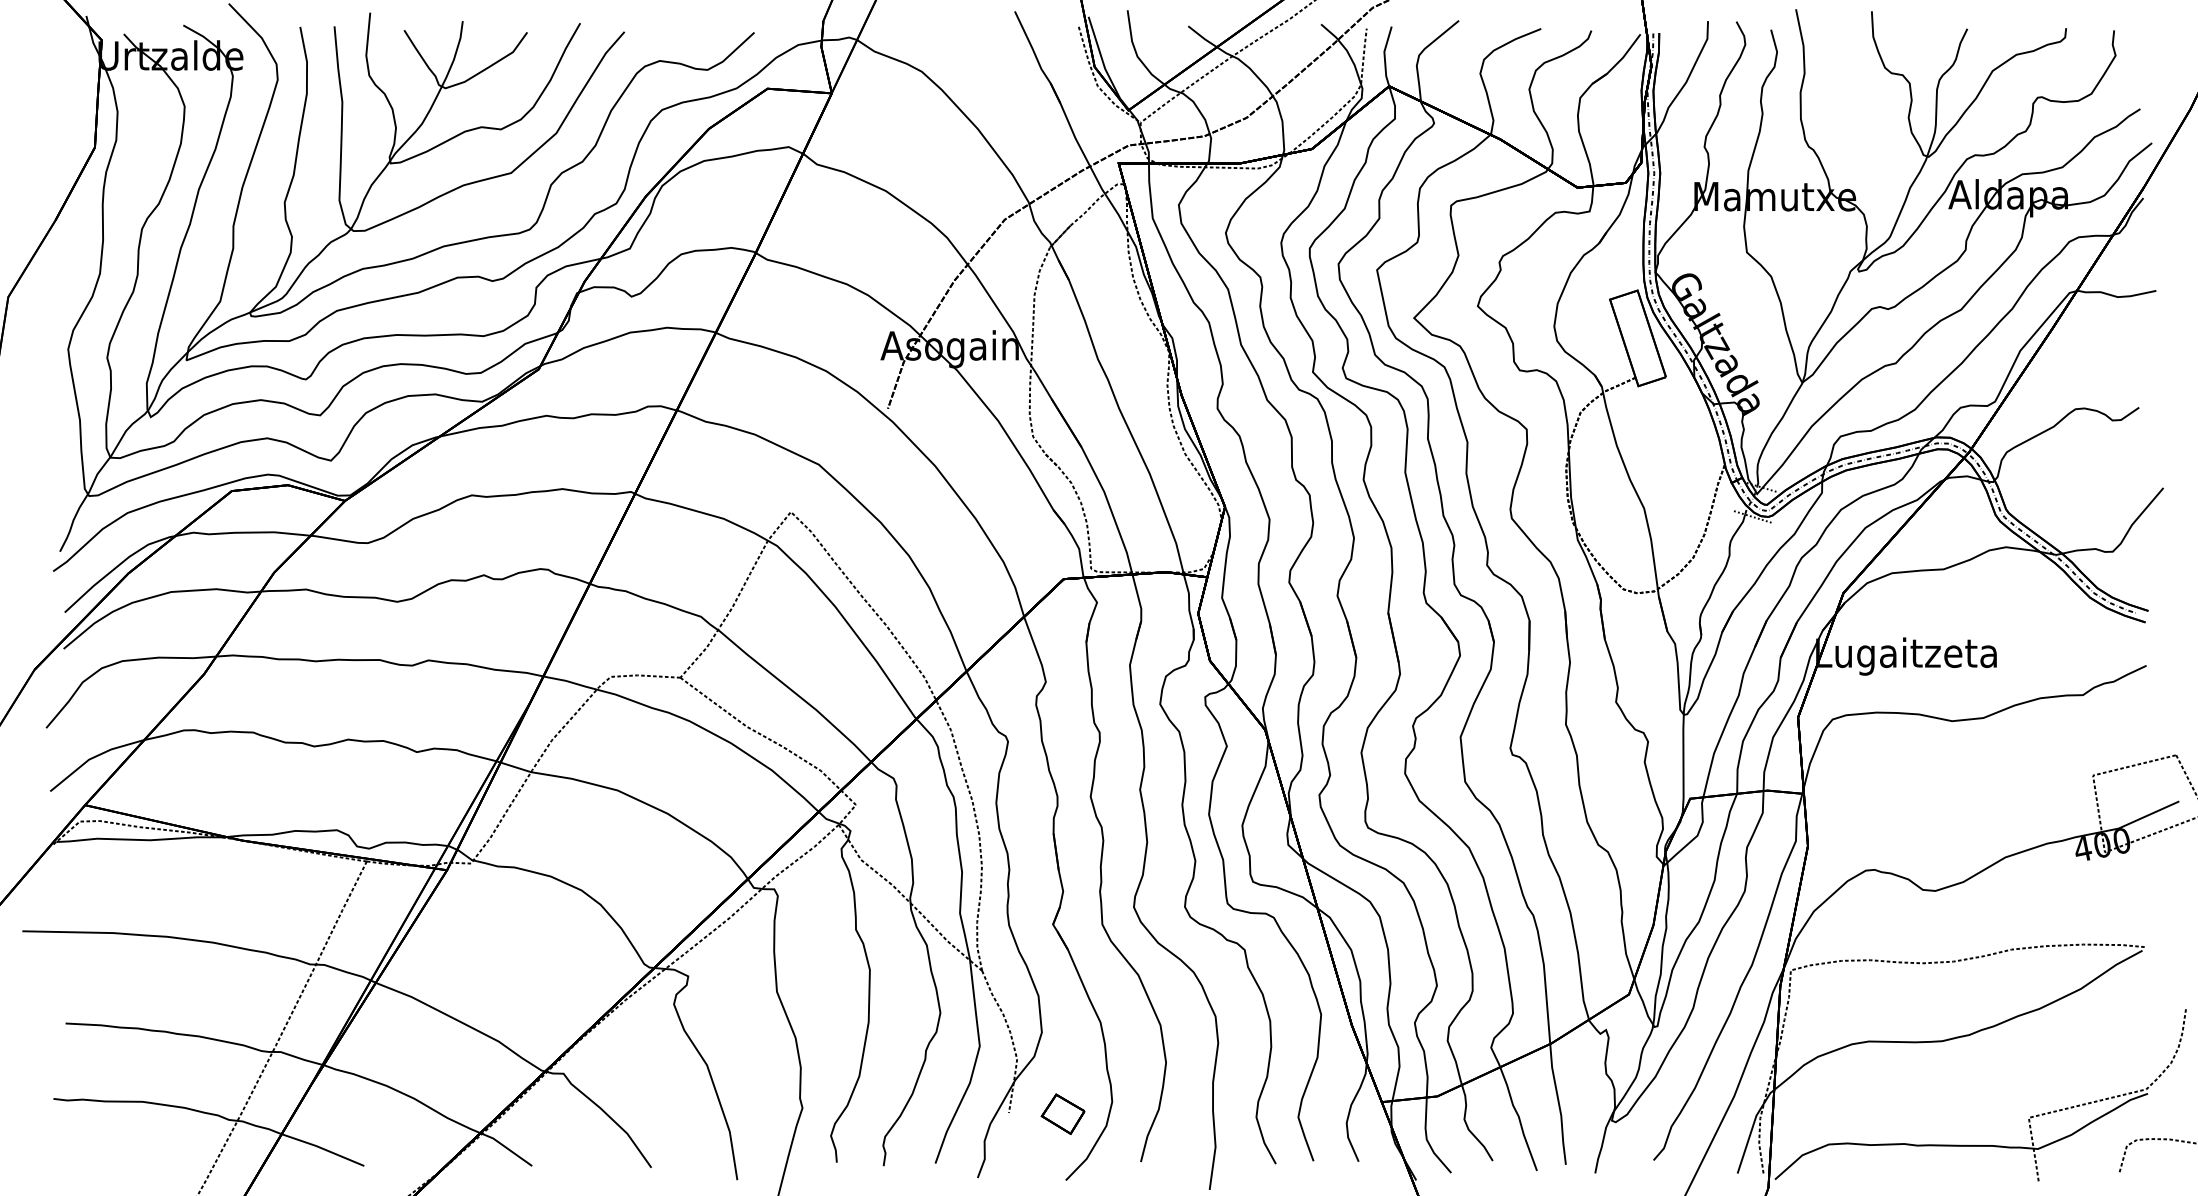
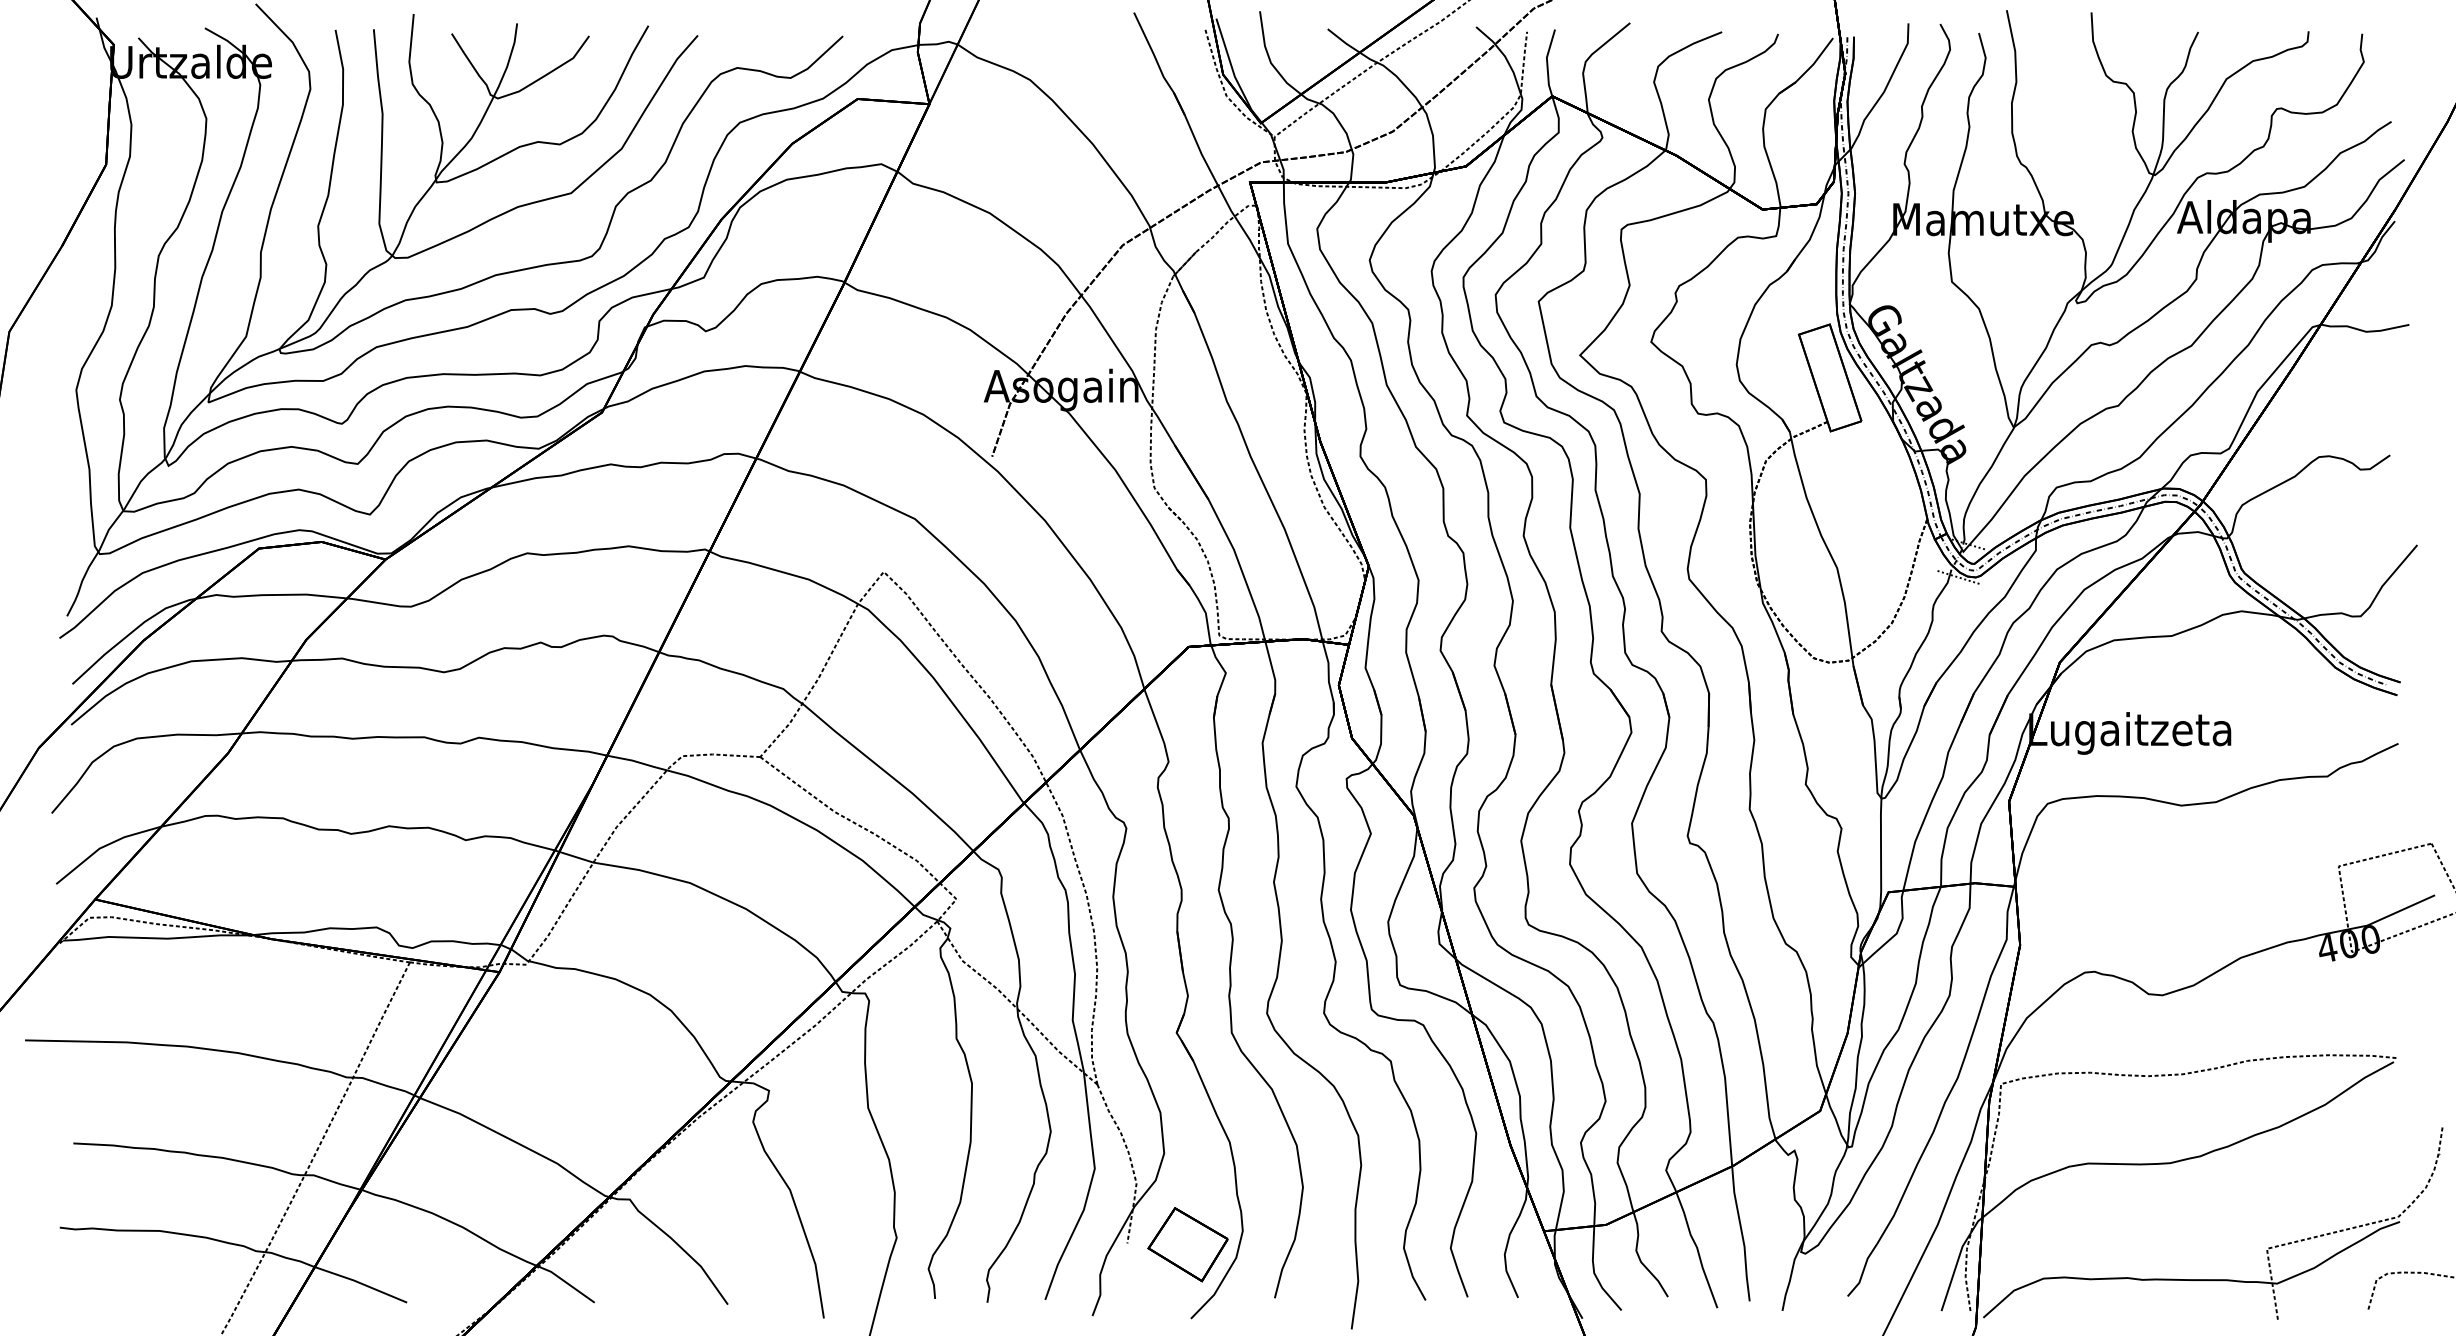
part: (1062, 1113) -> (1187, 1244), size x1.67

